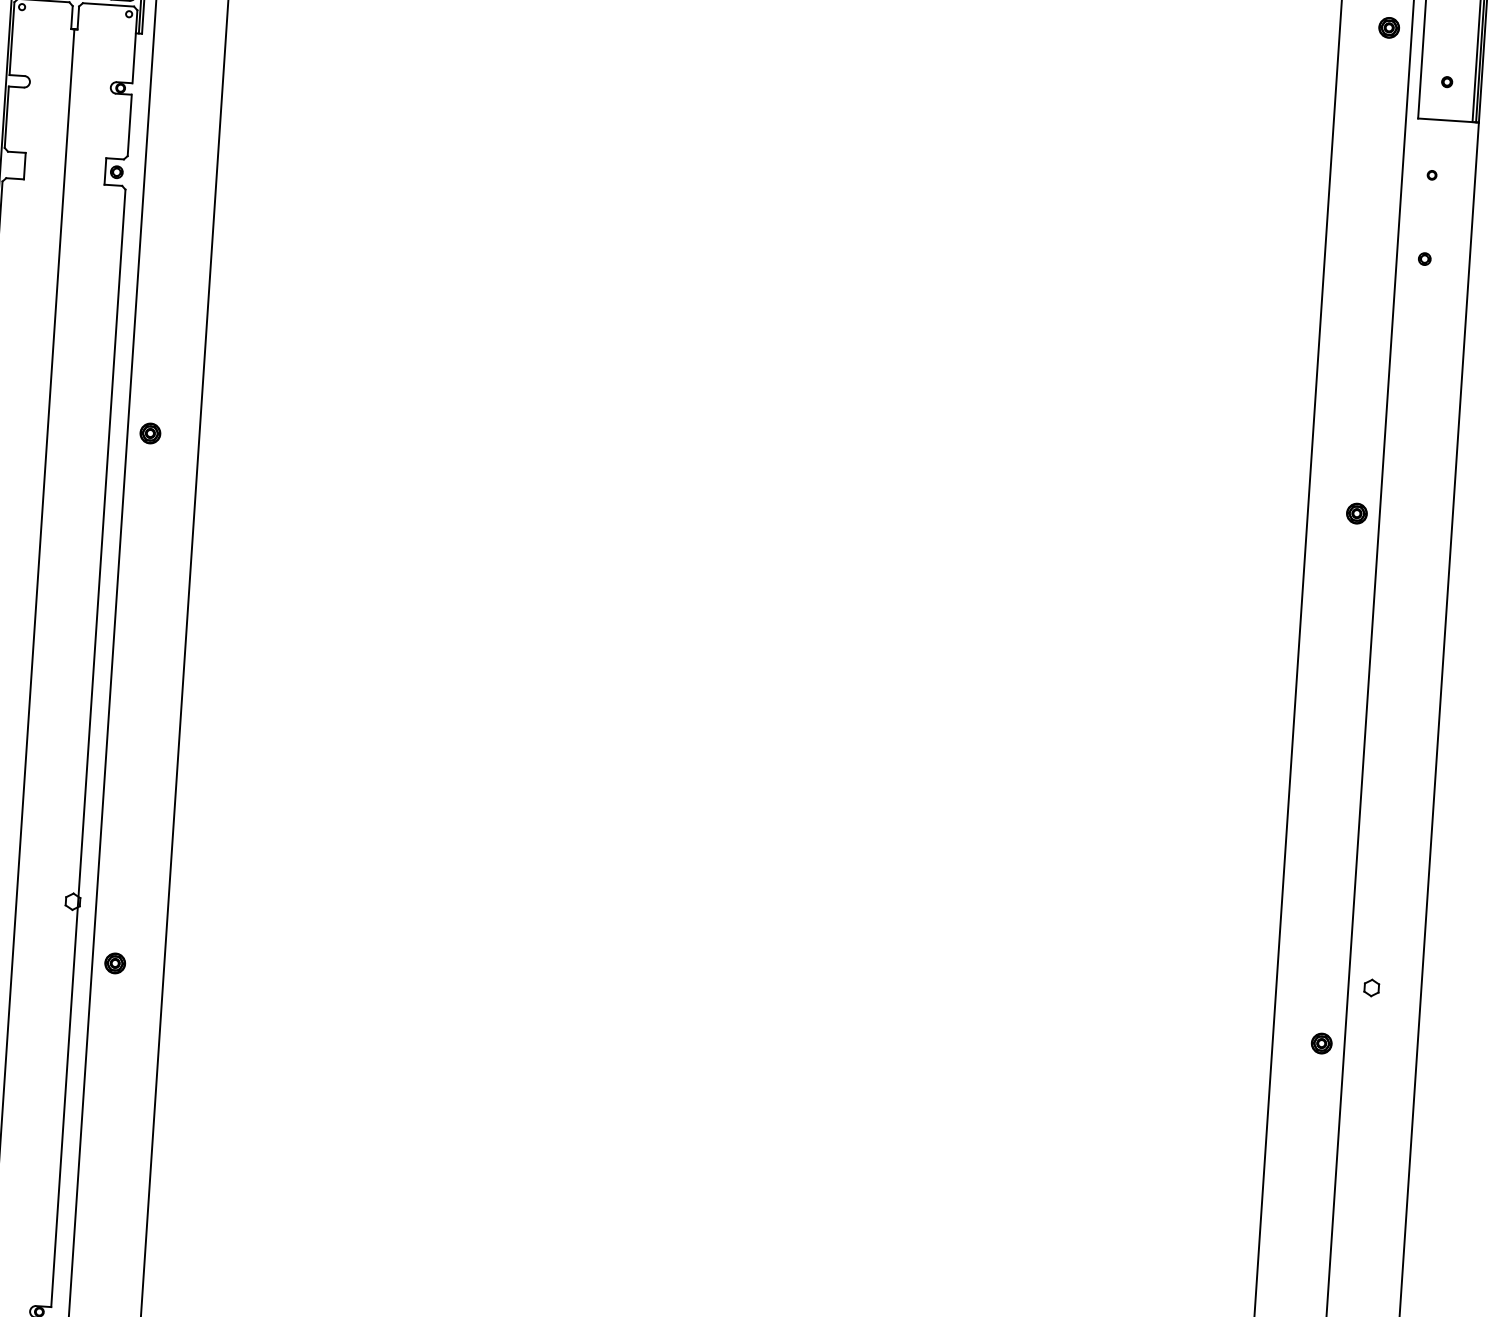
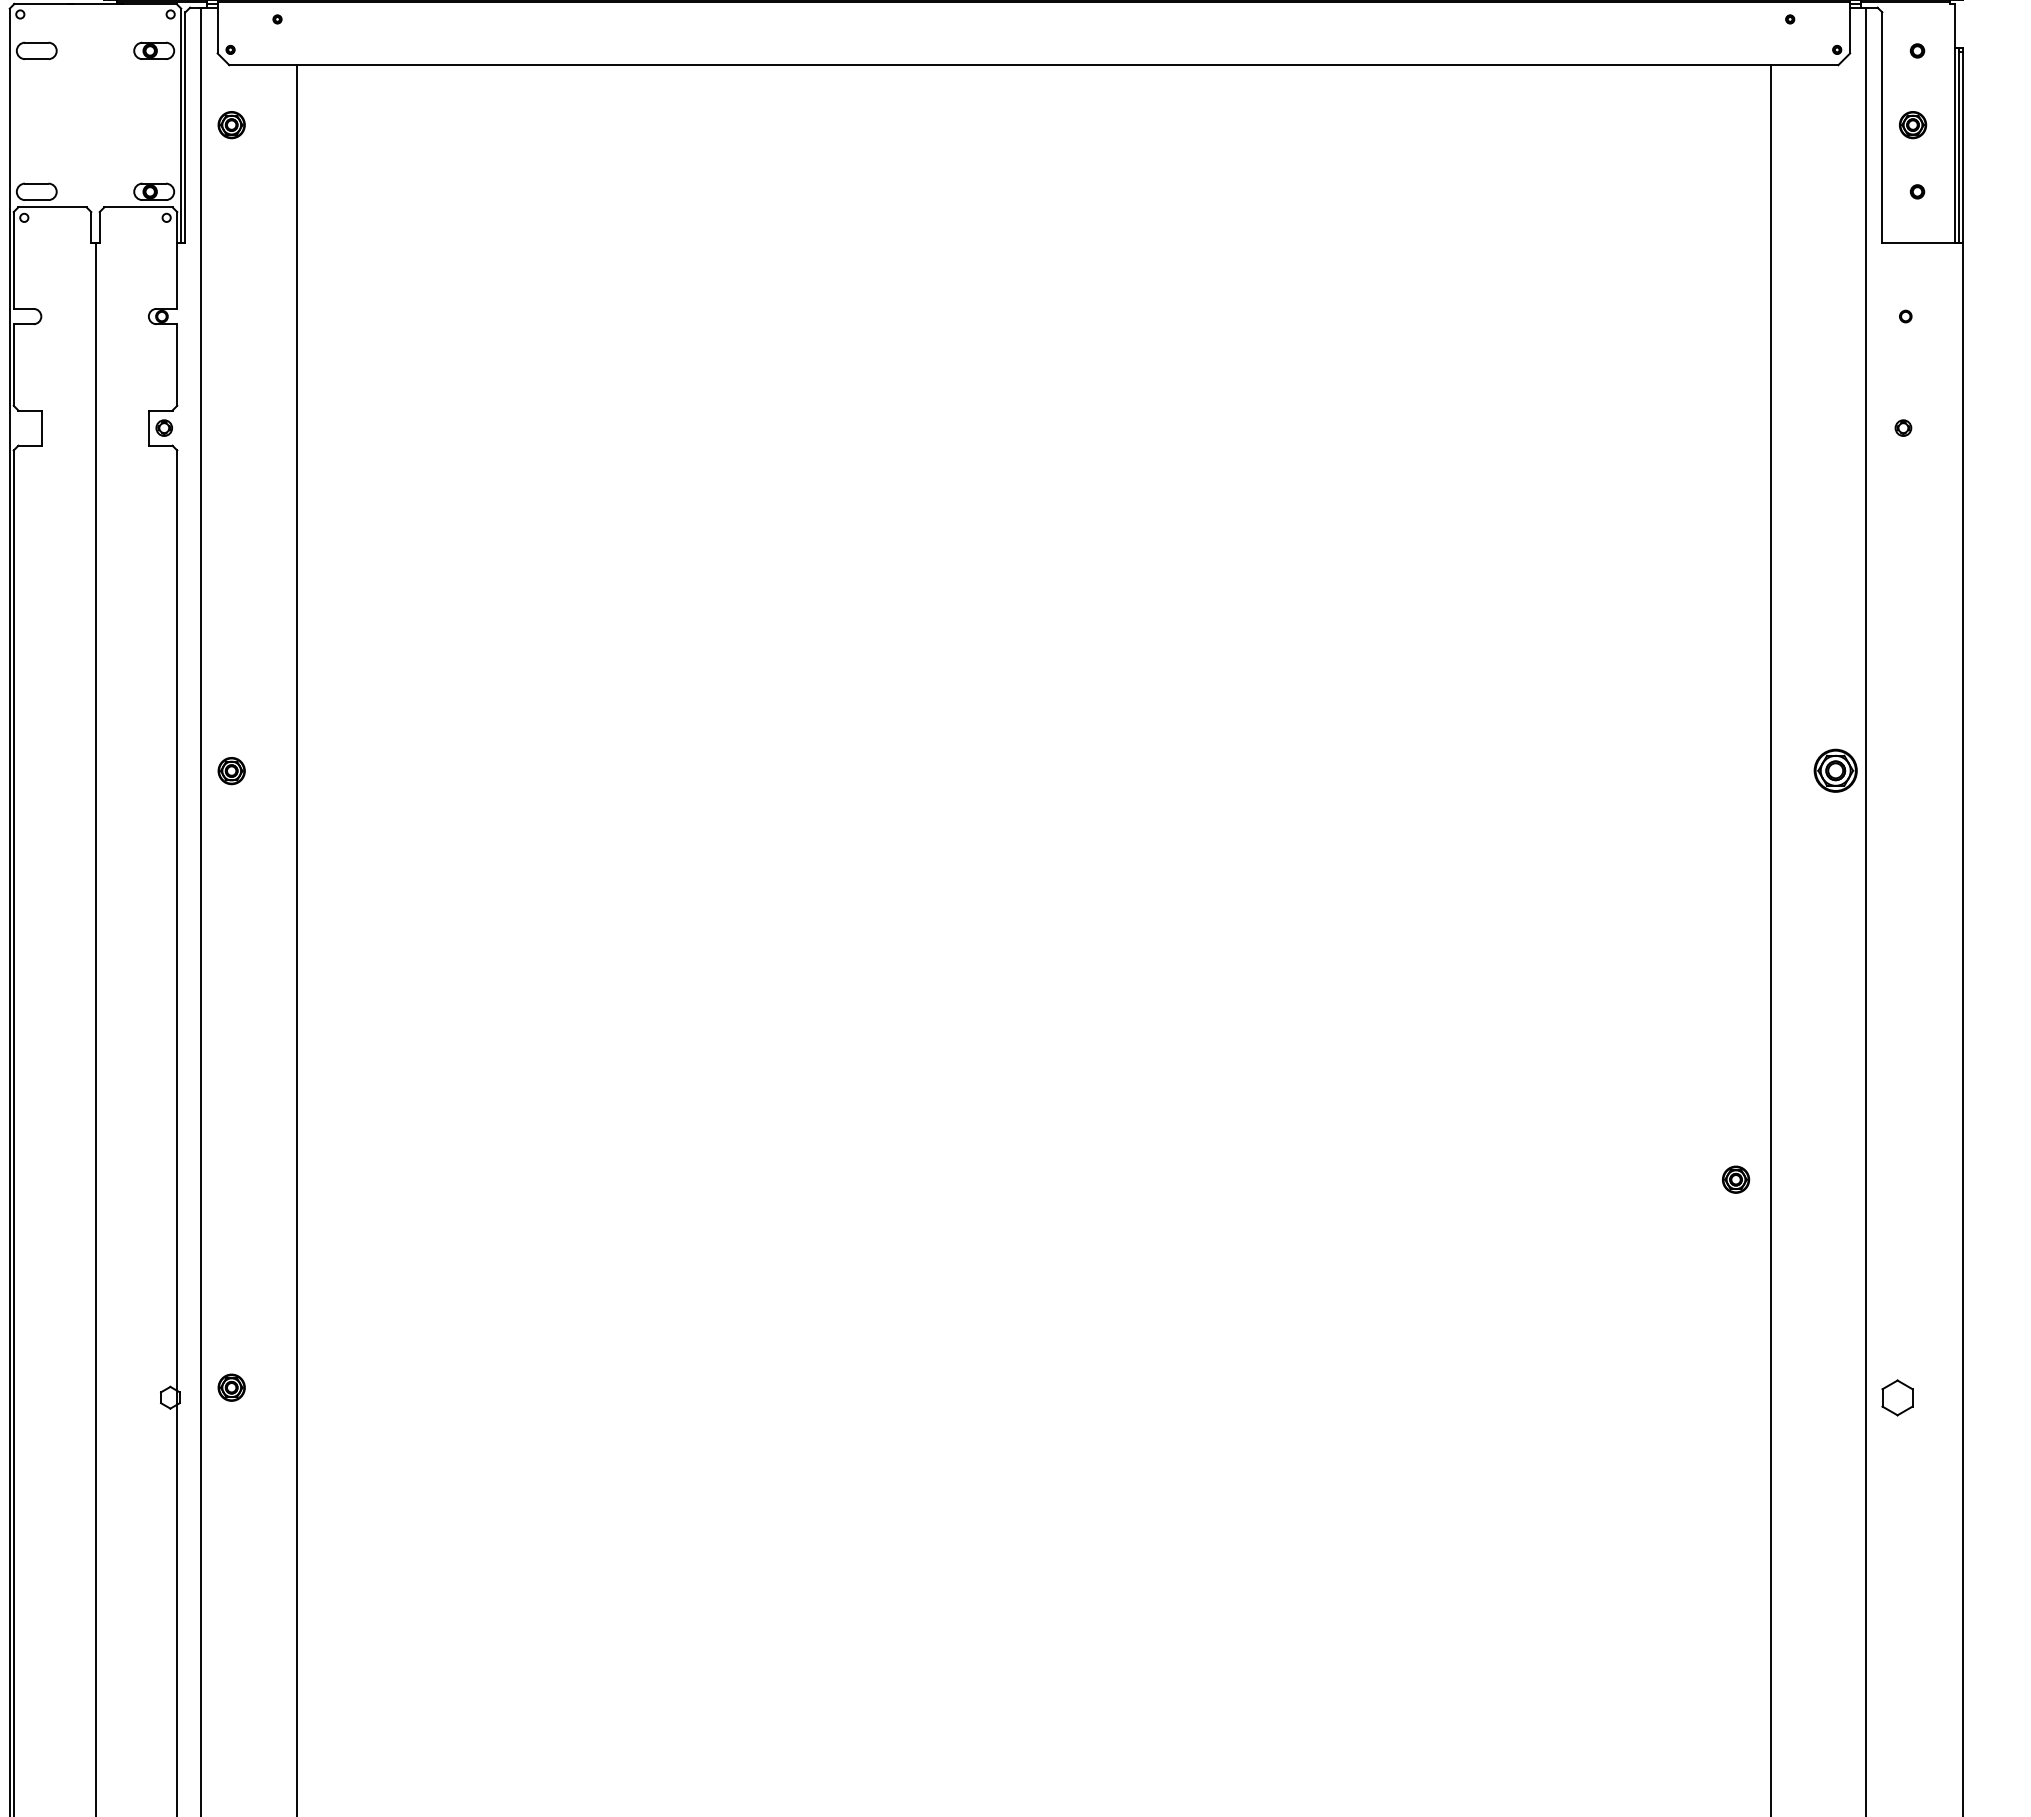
part: (1389, 28) -> (1913, 125), moved
part: (1357, 514) -> (1836, 771), size x1.6
part: (115, 963) -> (231, 1387), moved
part: (1371, 987) -> (1896, 1397), size x1.6
part: (1322, 1043) -> (1736, 1179), moved

